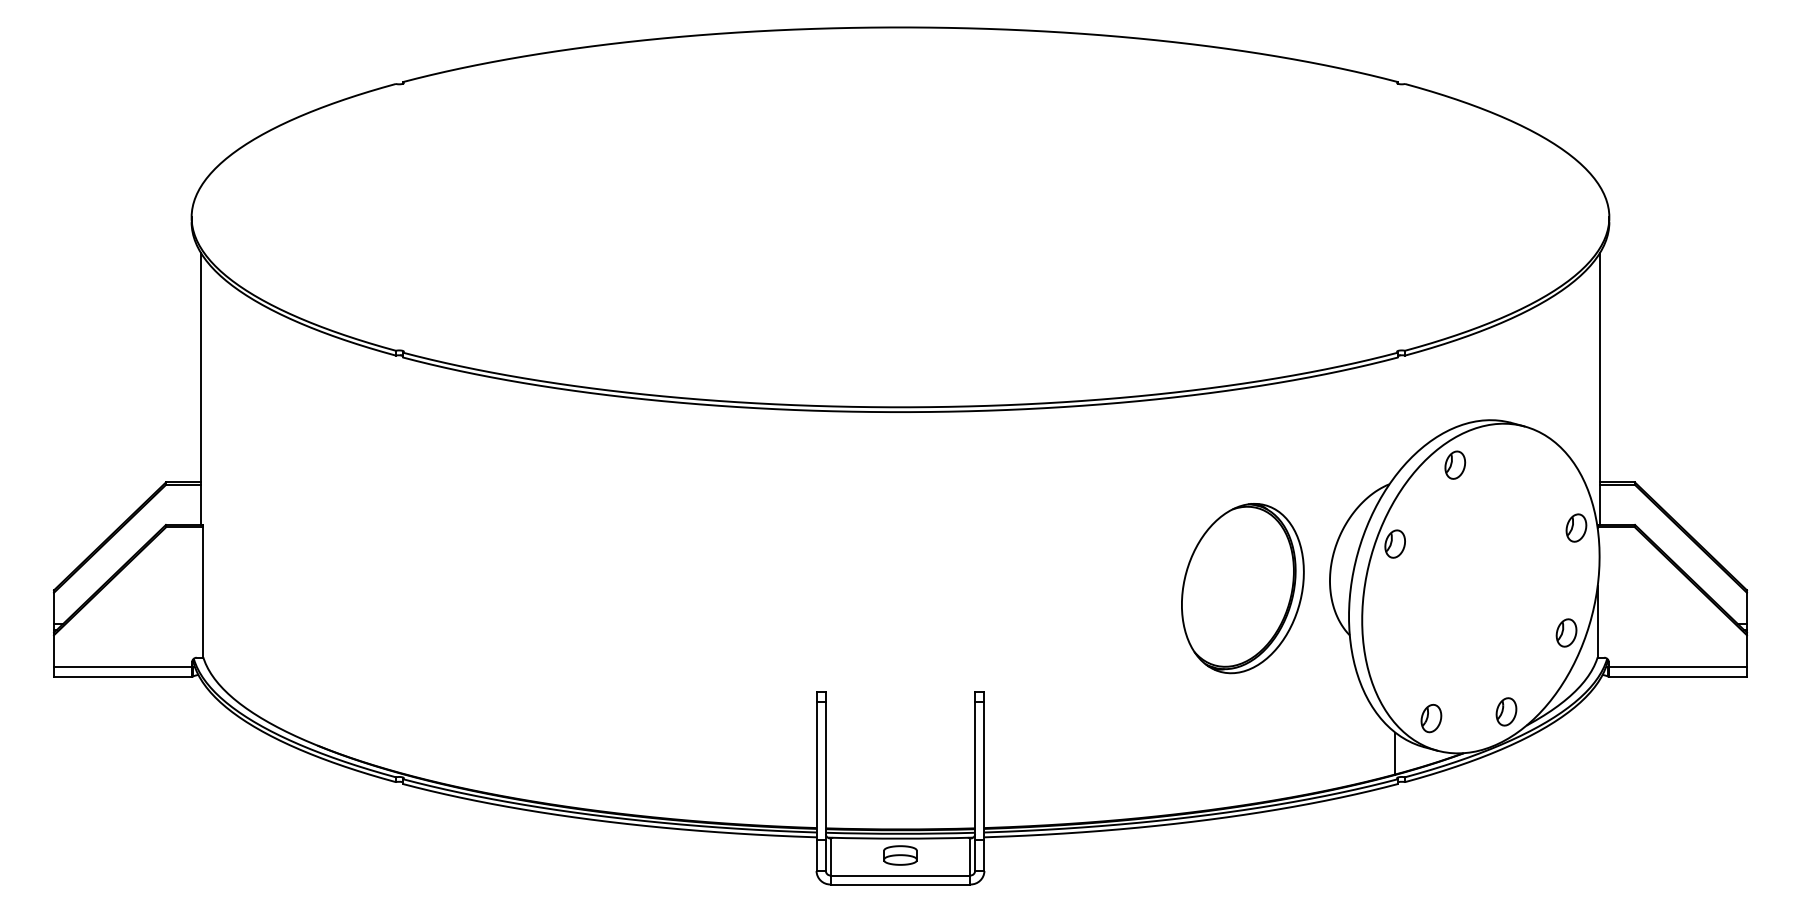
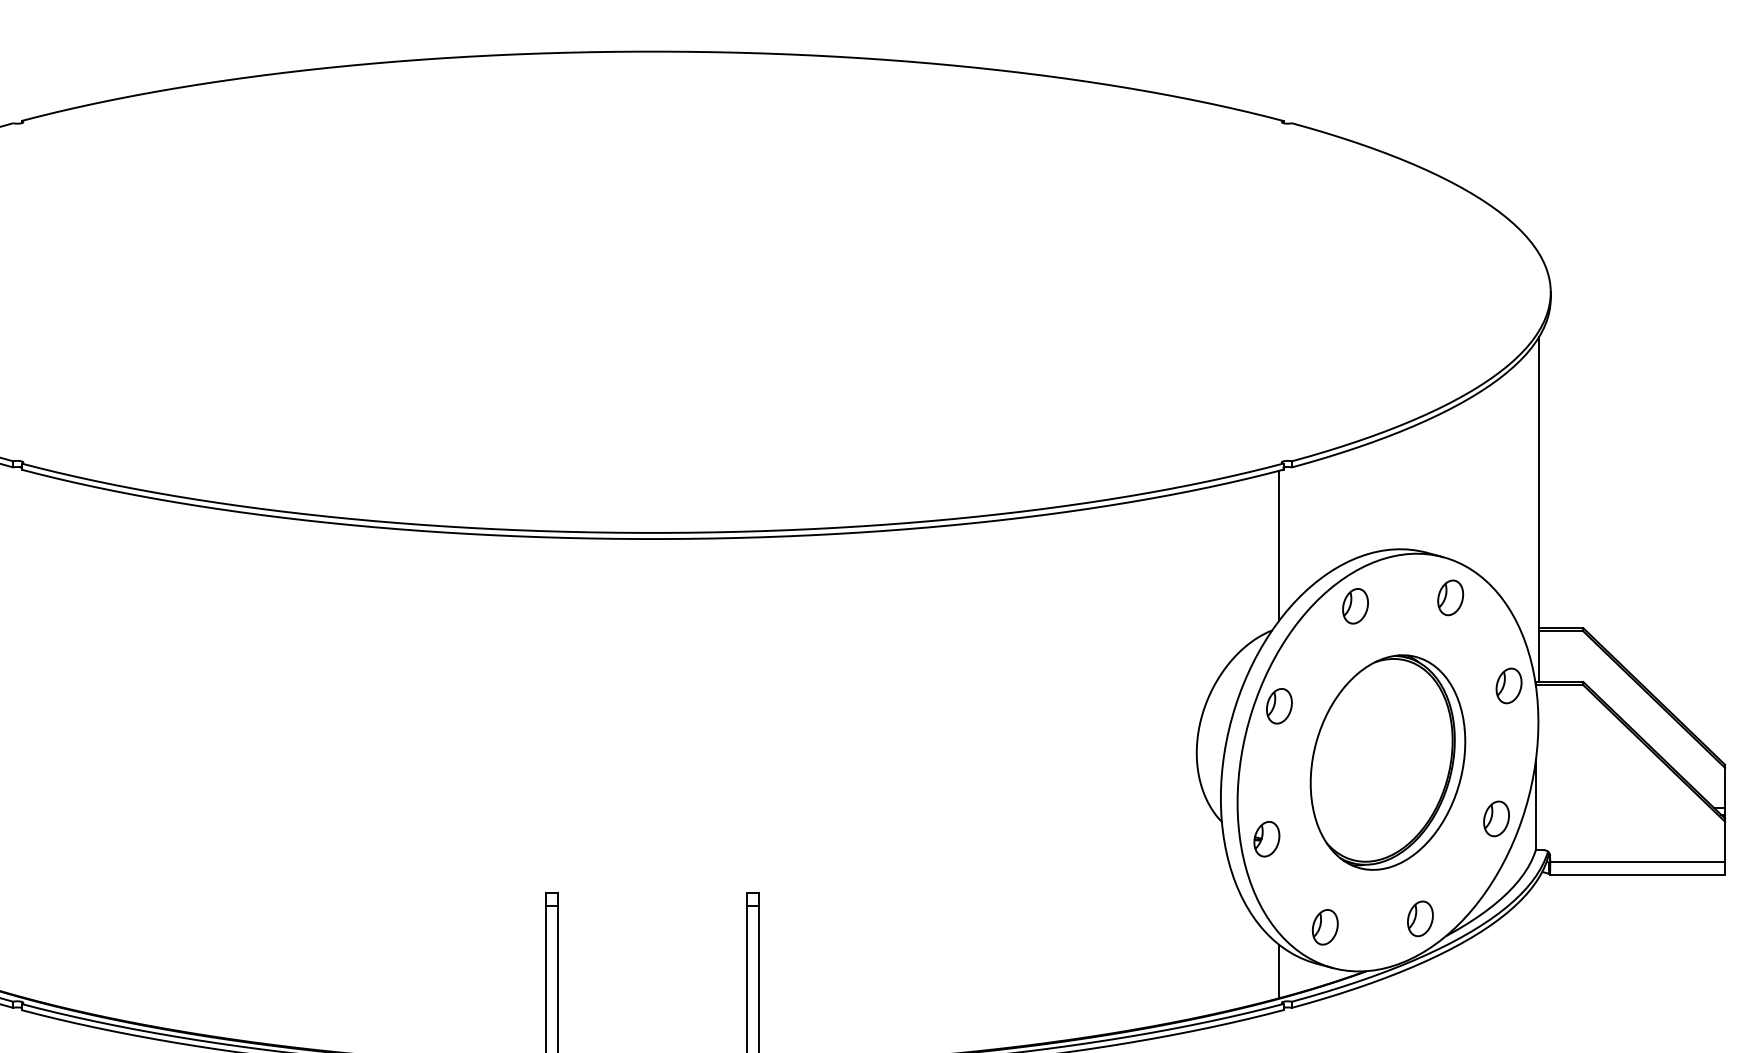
line: (1395, 417) -> (1279, 545), added
part: (1530, 458) -> (1450, 597), added
part: (1242, 588) -> (1387, 762), moved
part: (1385, 648) -> (1267, 838), added

